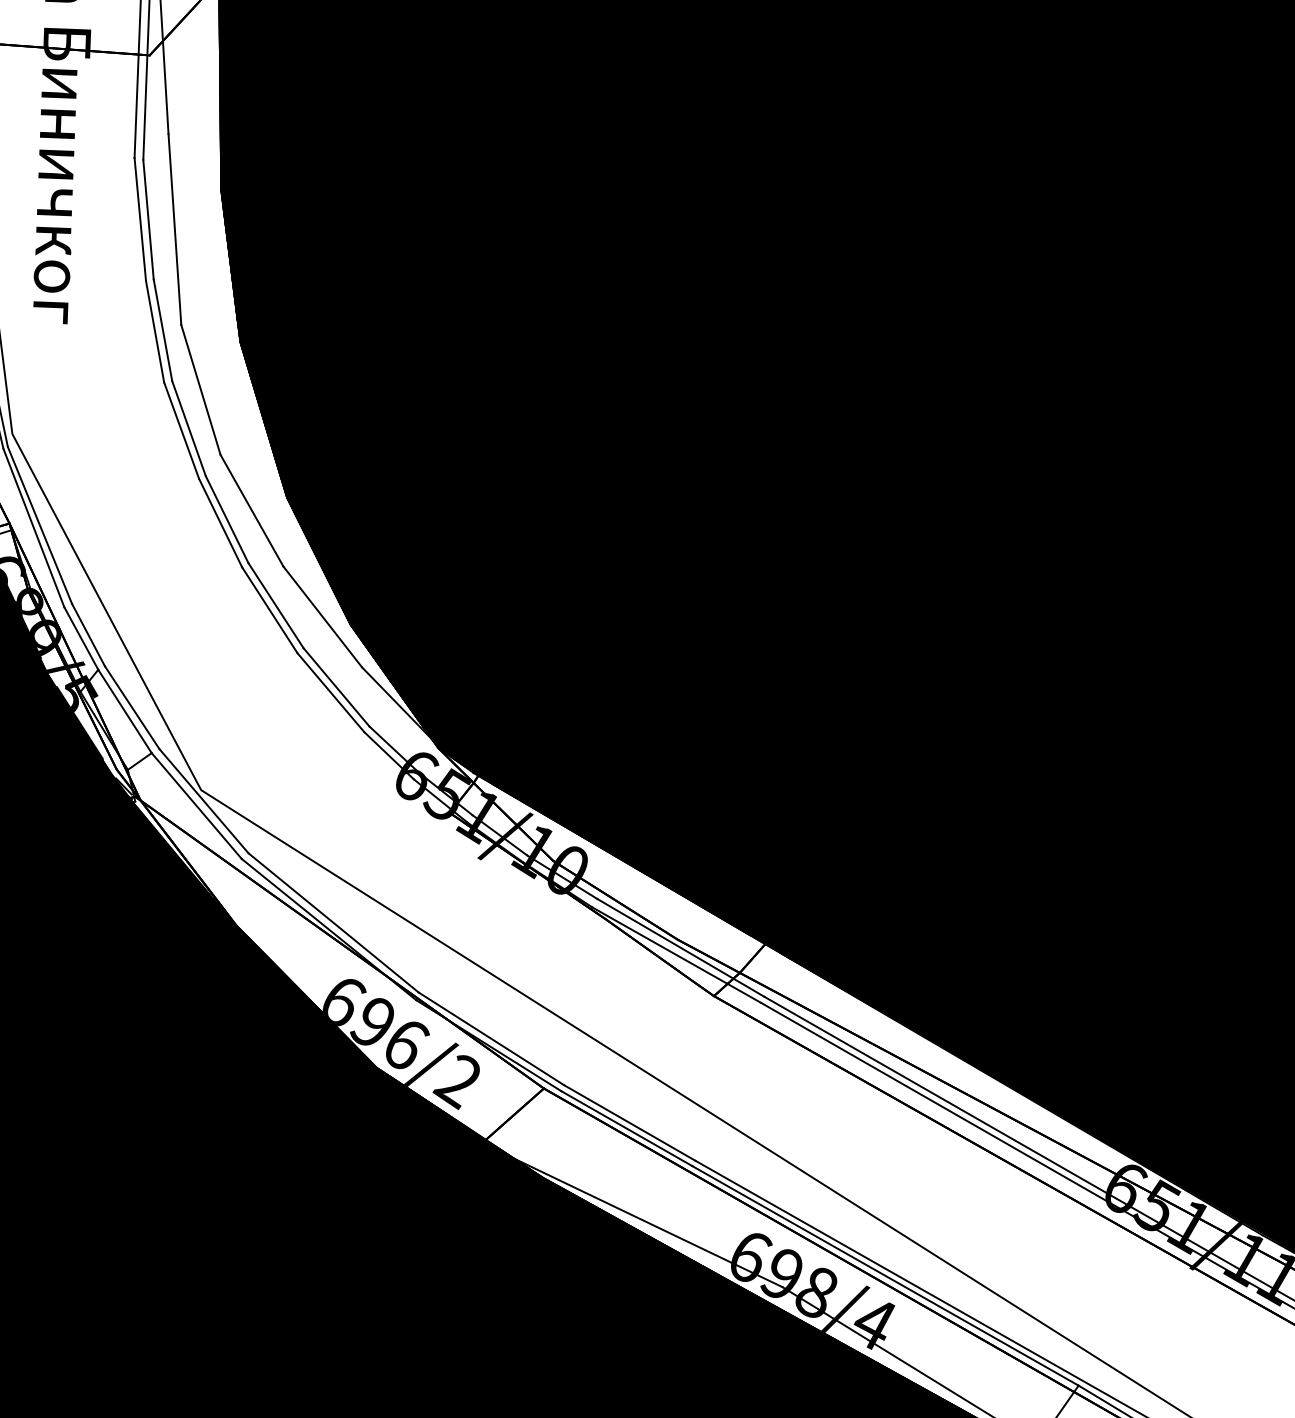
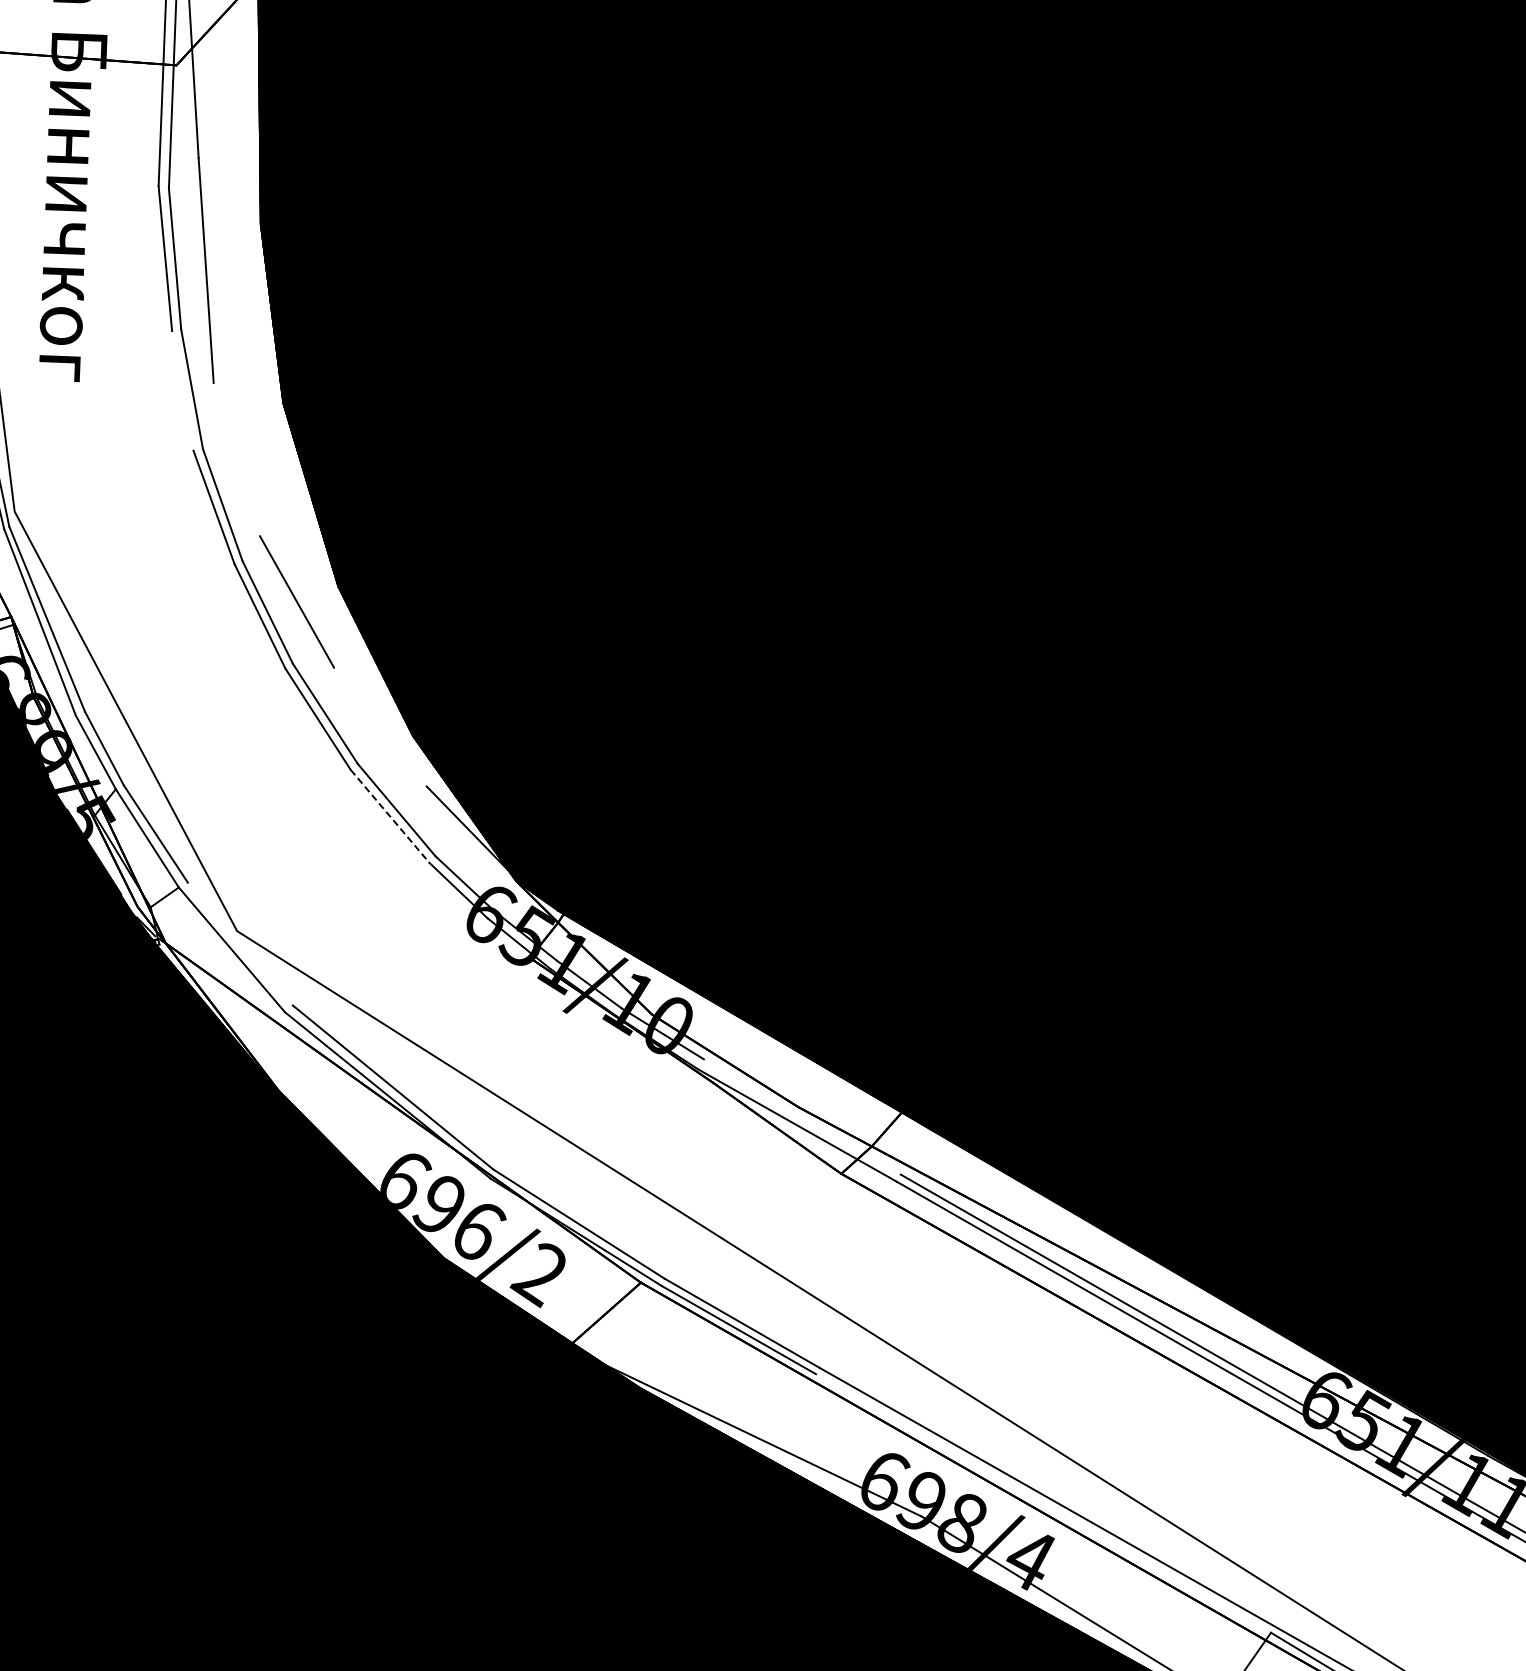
line: (154, 331) -> (182, 390), removed
line: (200, 389) -> (236, 459), removed
line: (322, 616) -> (380, 726), removed
line: (331, 692) -> (390, 816), solid -> dashed
line: (203, 800) -> (239, 943), removed
line: (680, 947) -> (801, 1116), removed
line: (885, 1275) -> (1043, 1503), removed

